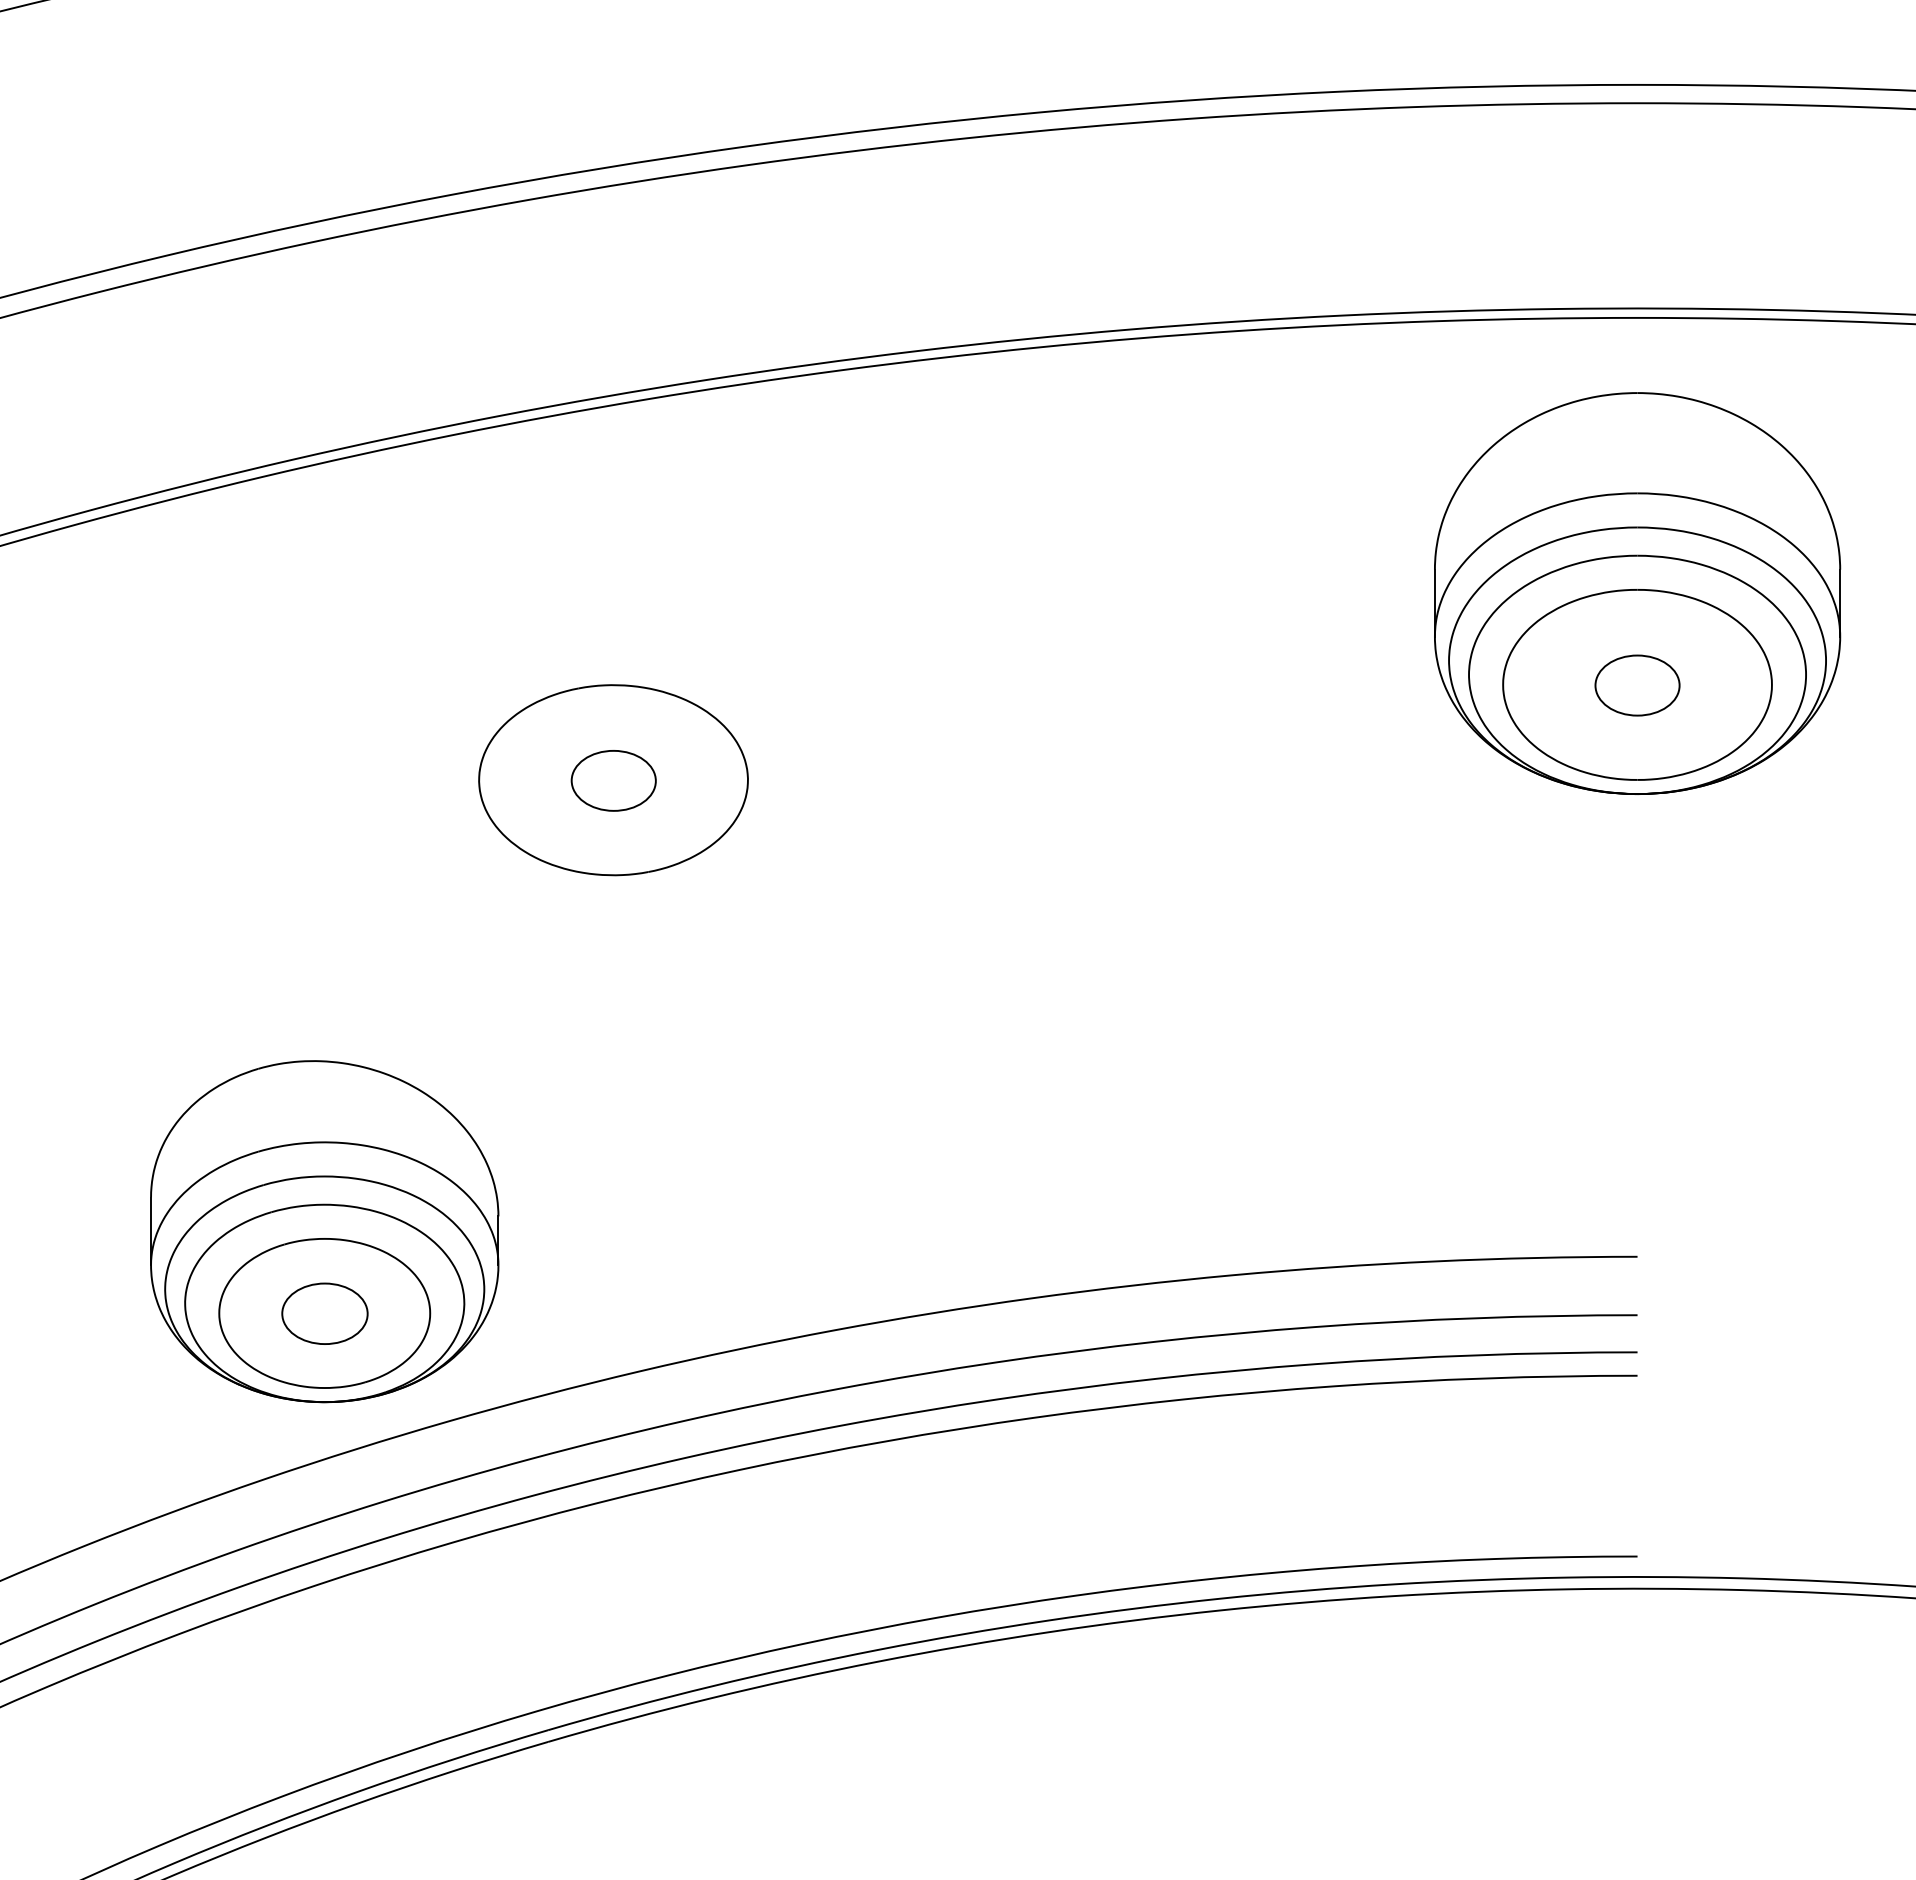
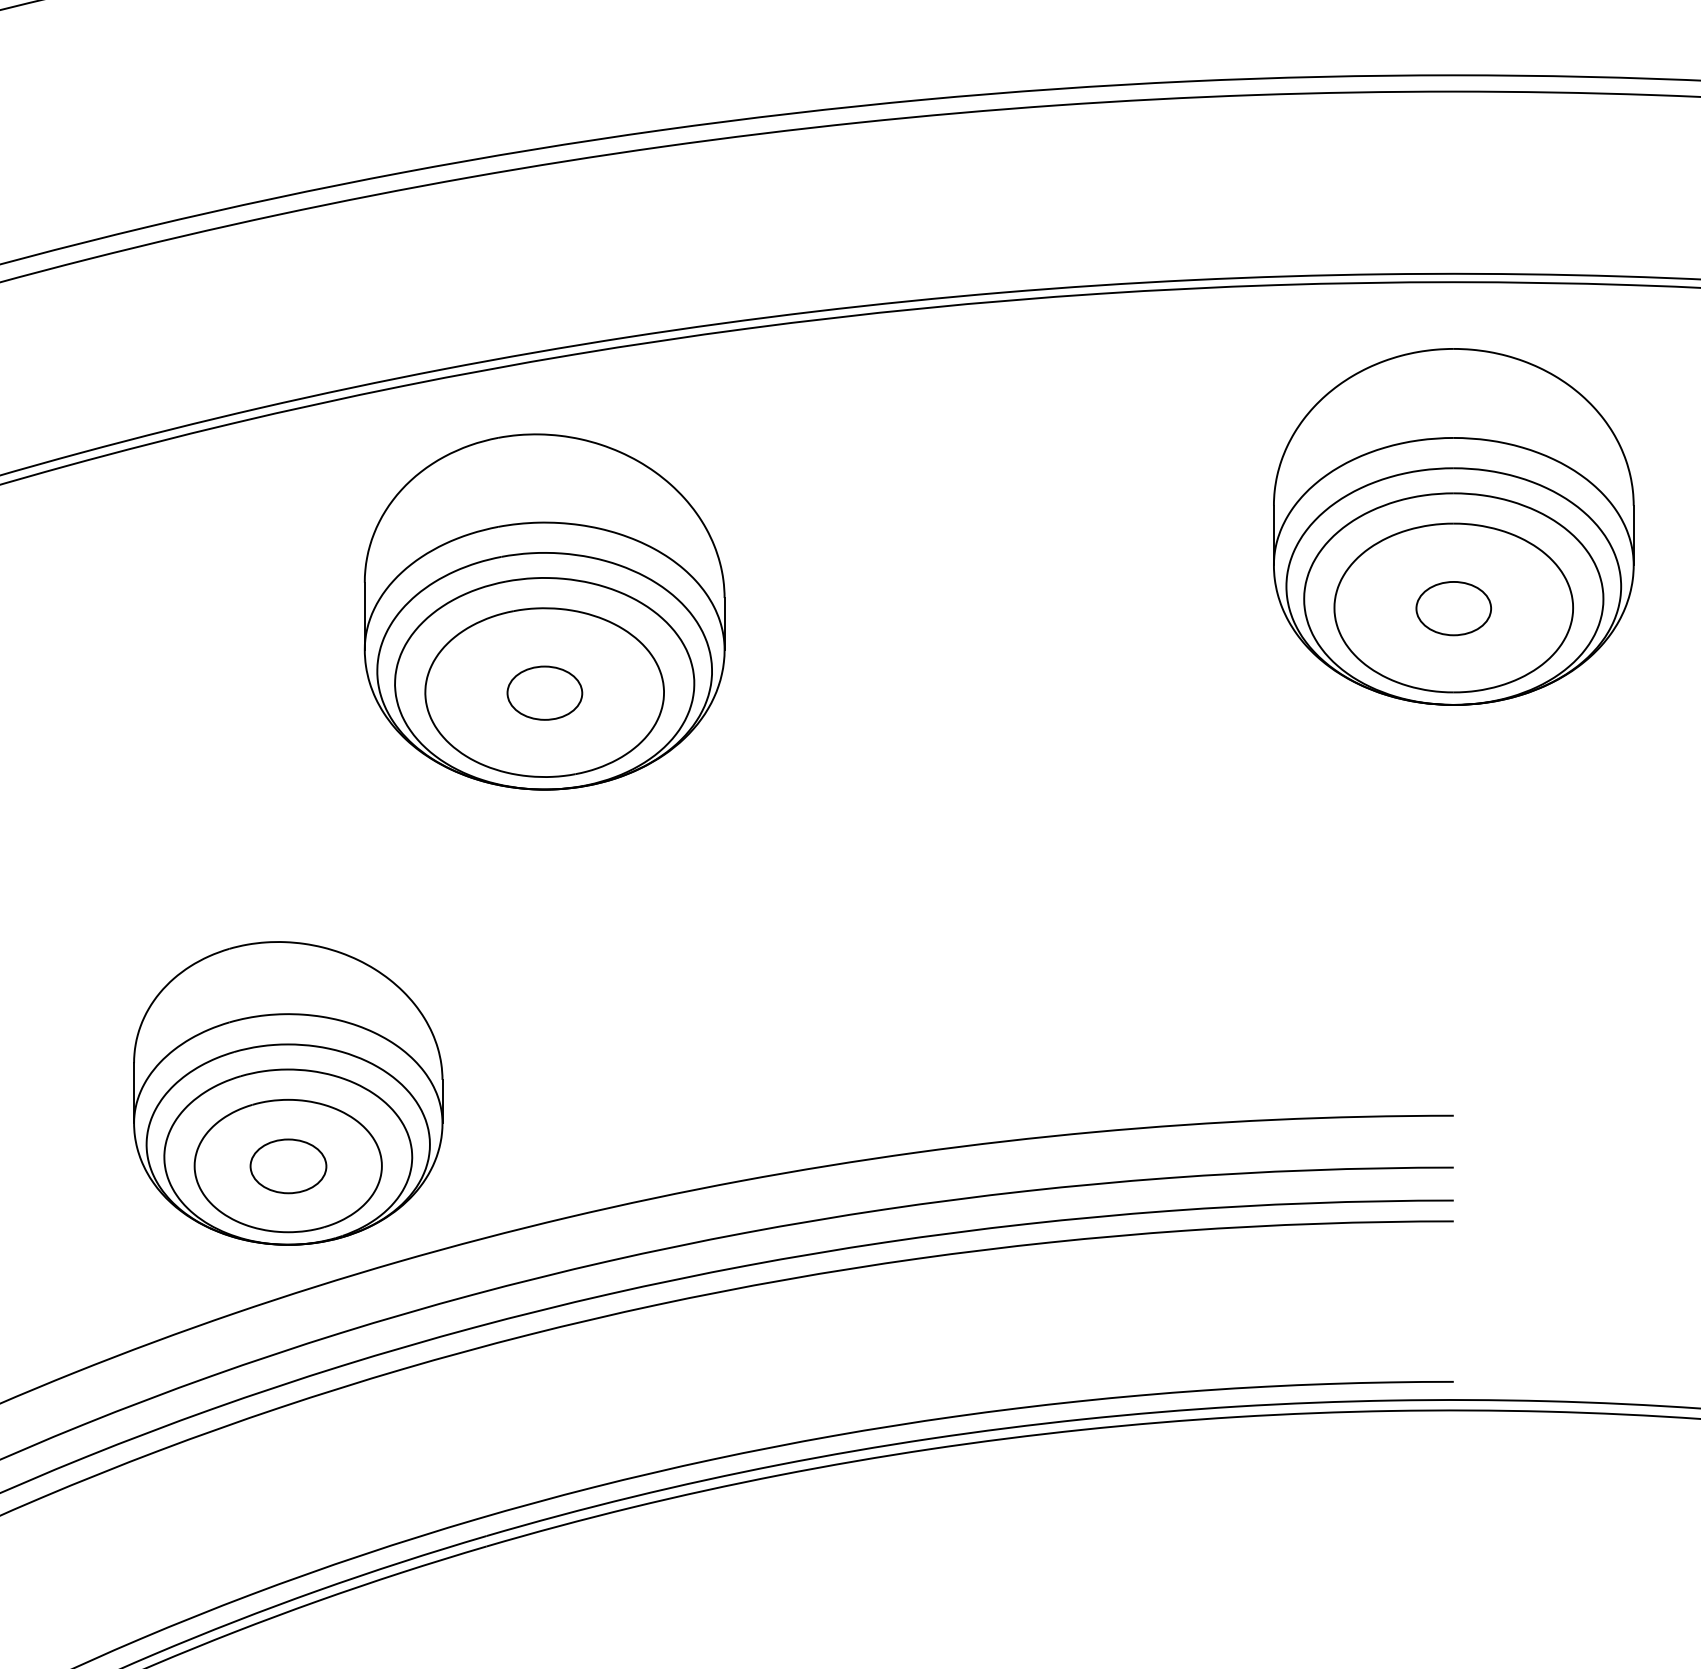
part: (613, 689) -> (544, 612), added

